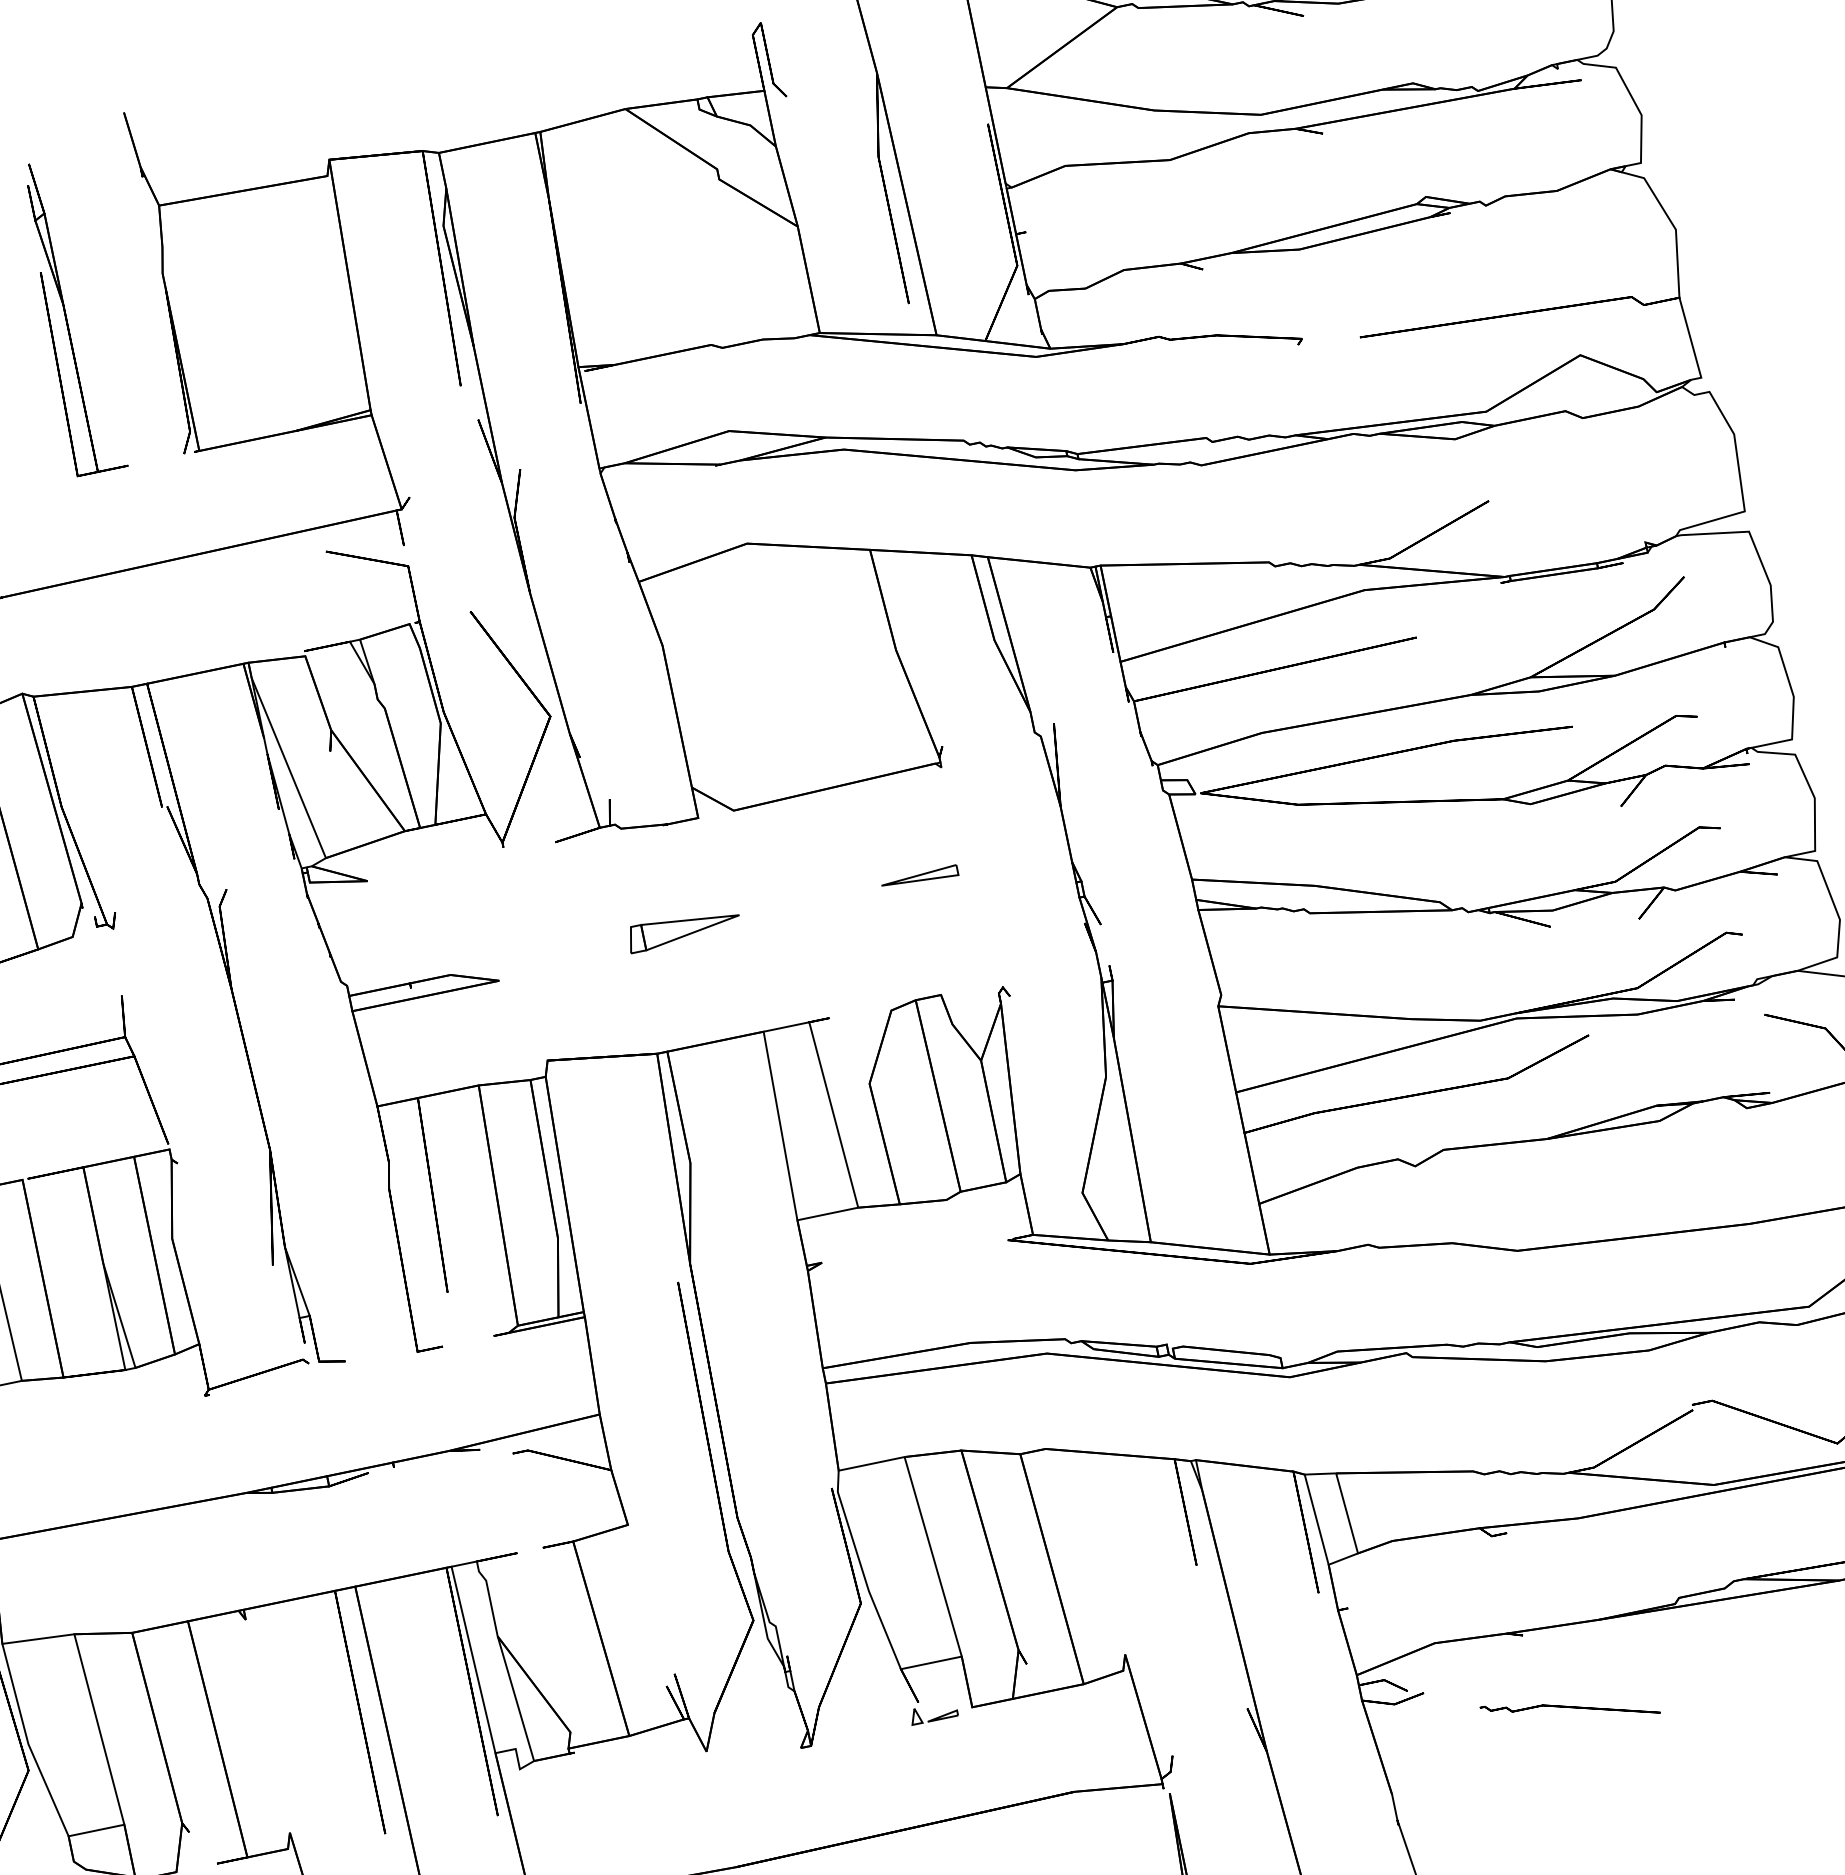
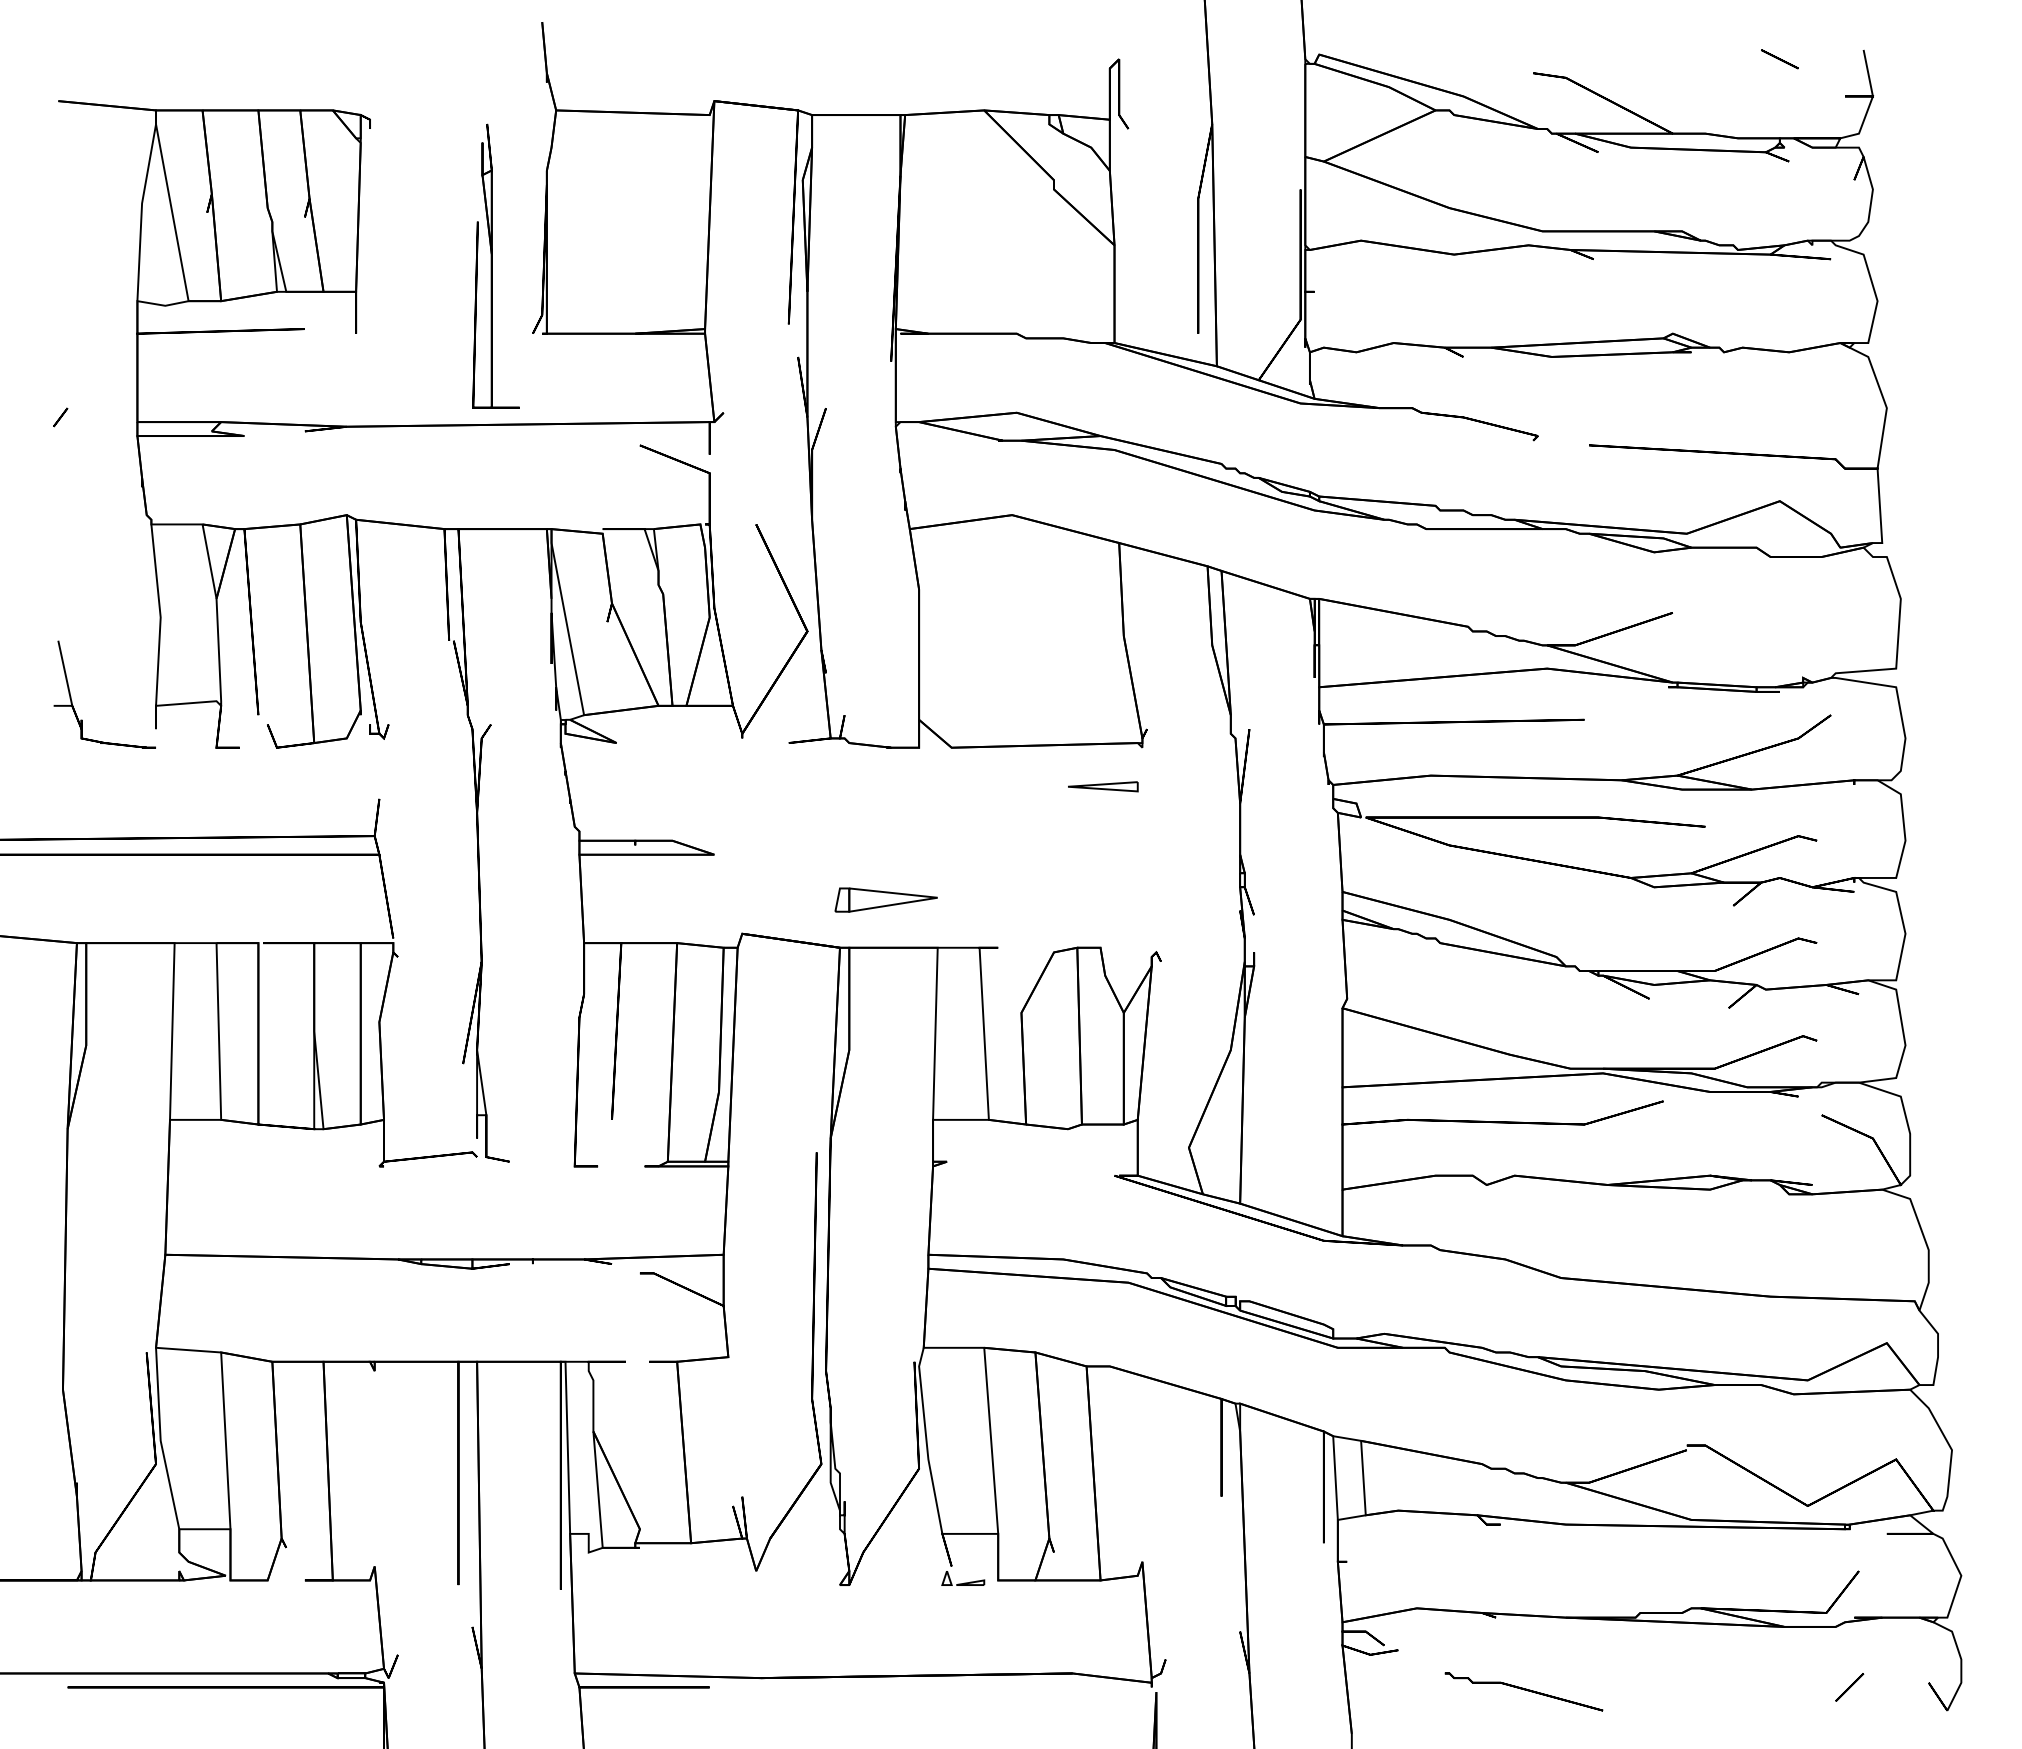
part: (69, 316) -> (495, 265), moved
part: (920, 877) -> (1103, 786), moved
part: (683, 928) -> (885, 899), moved

